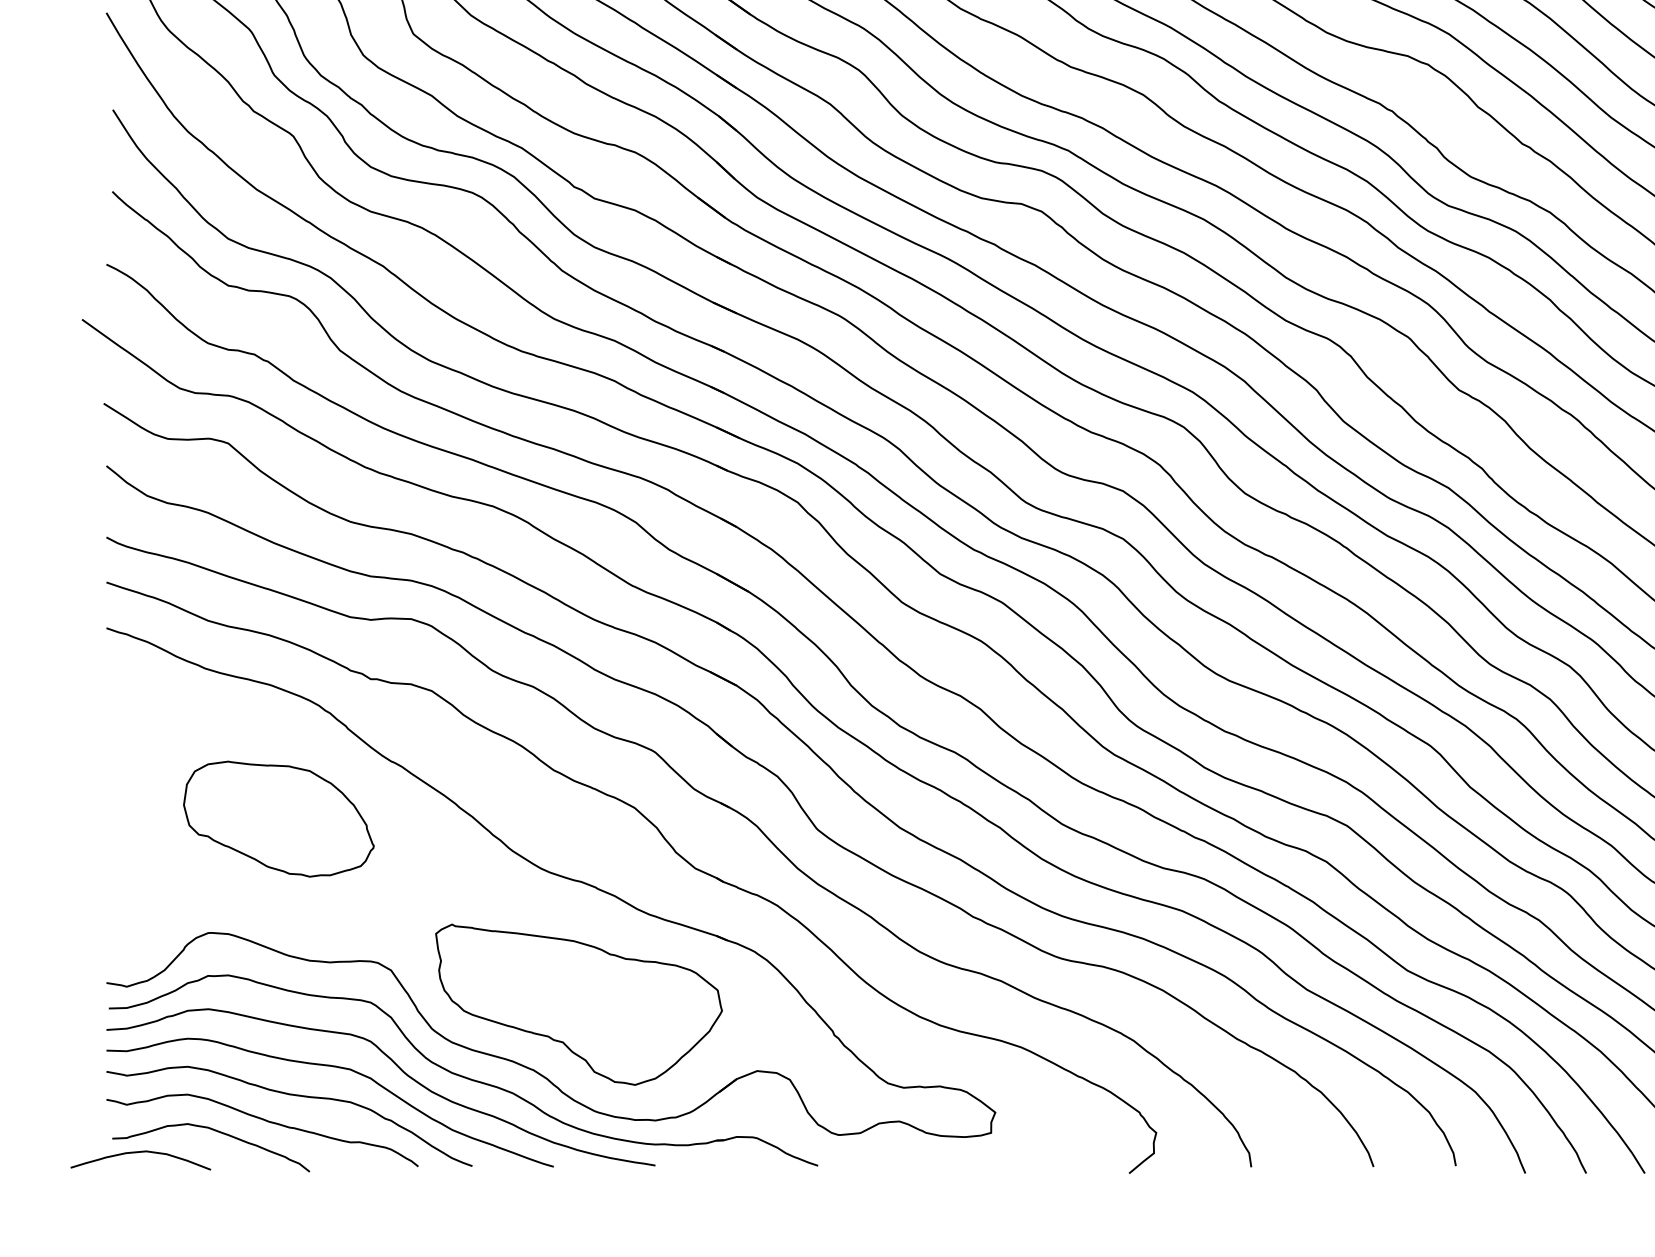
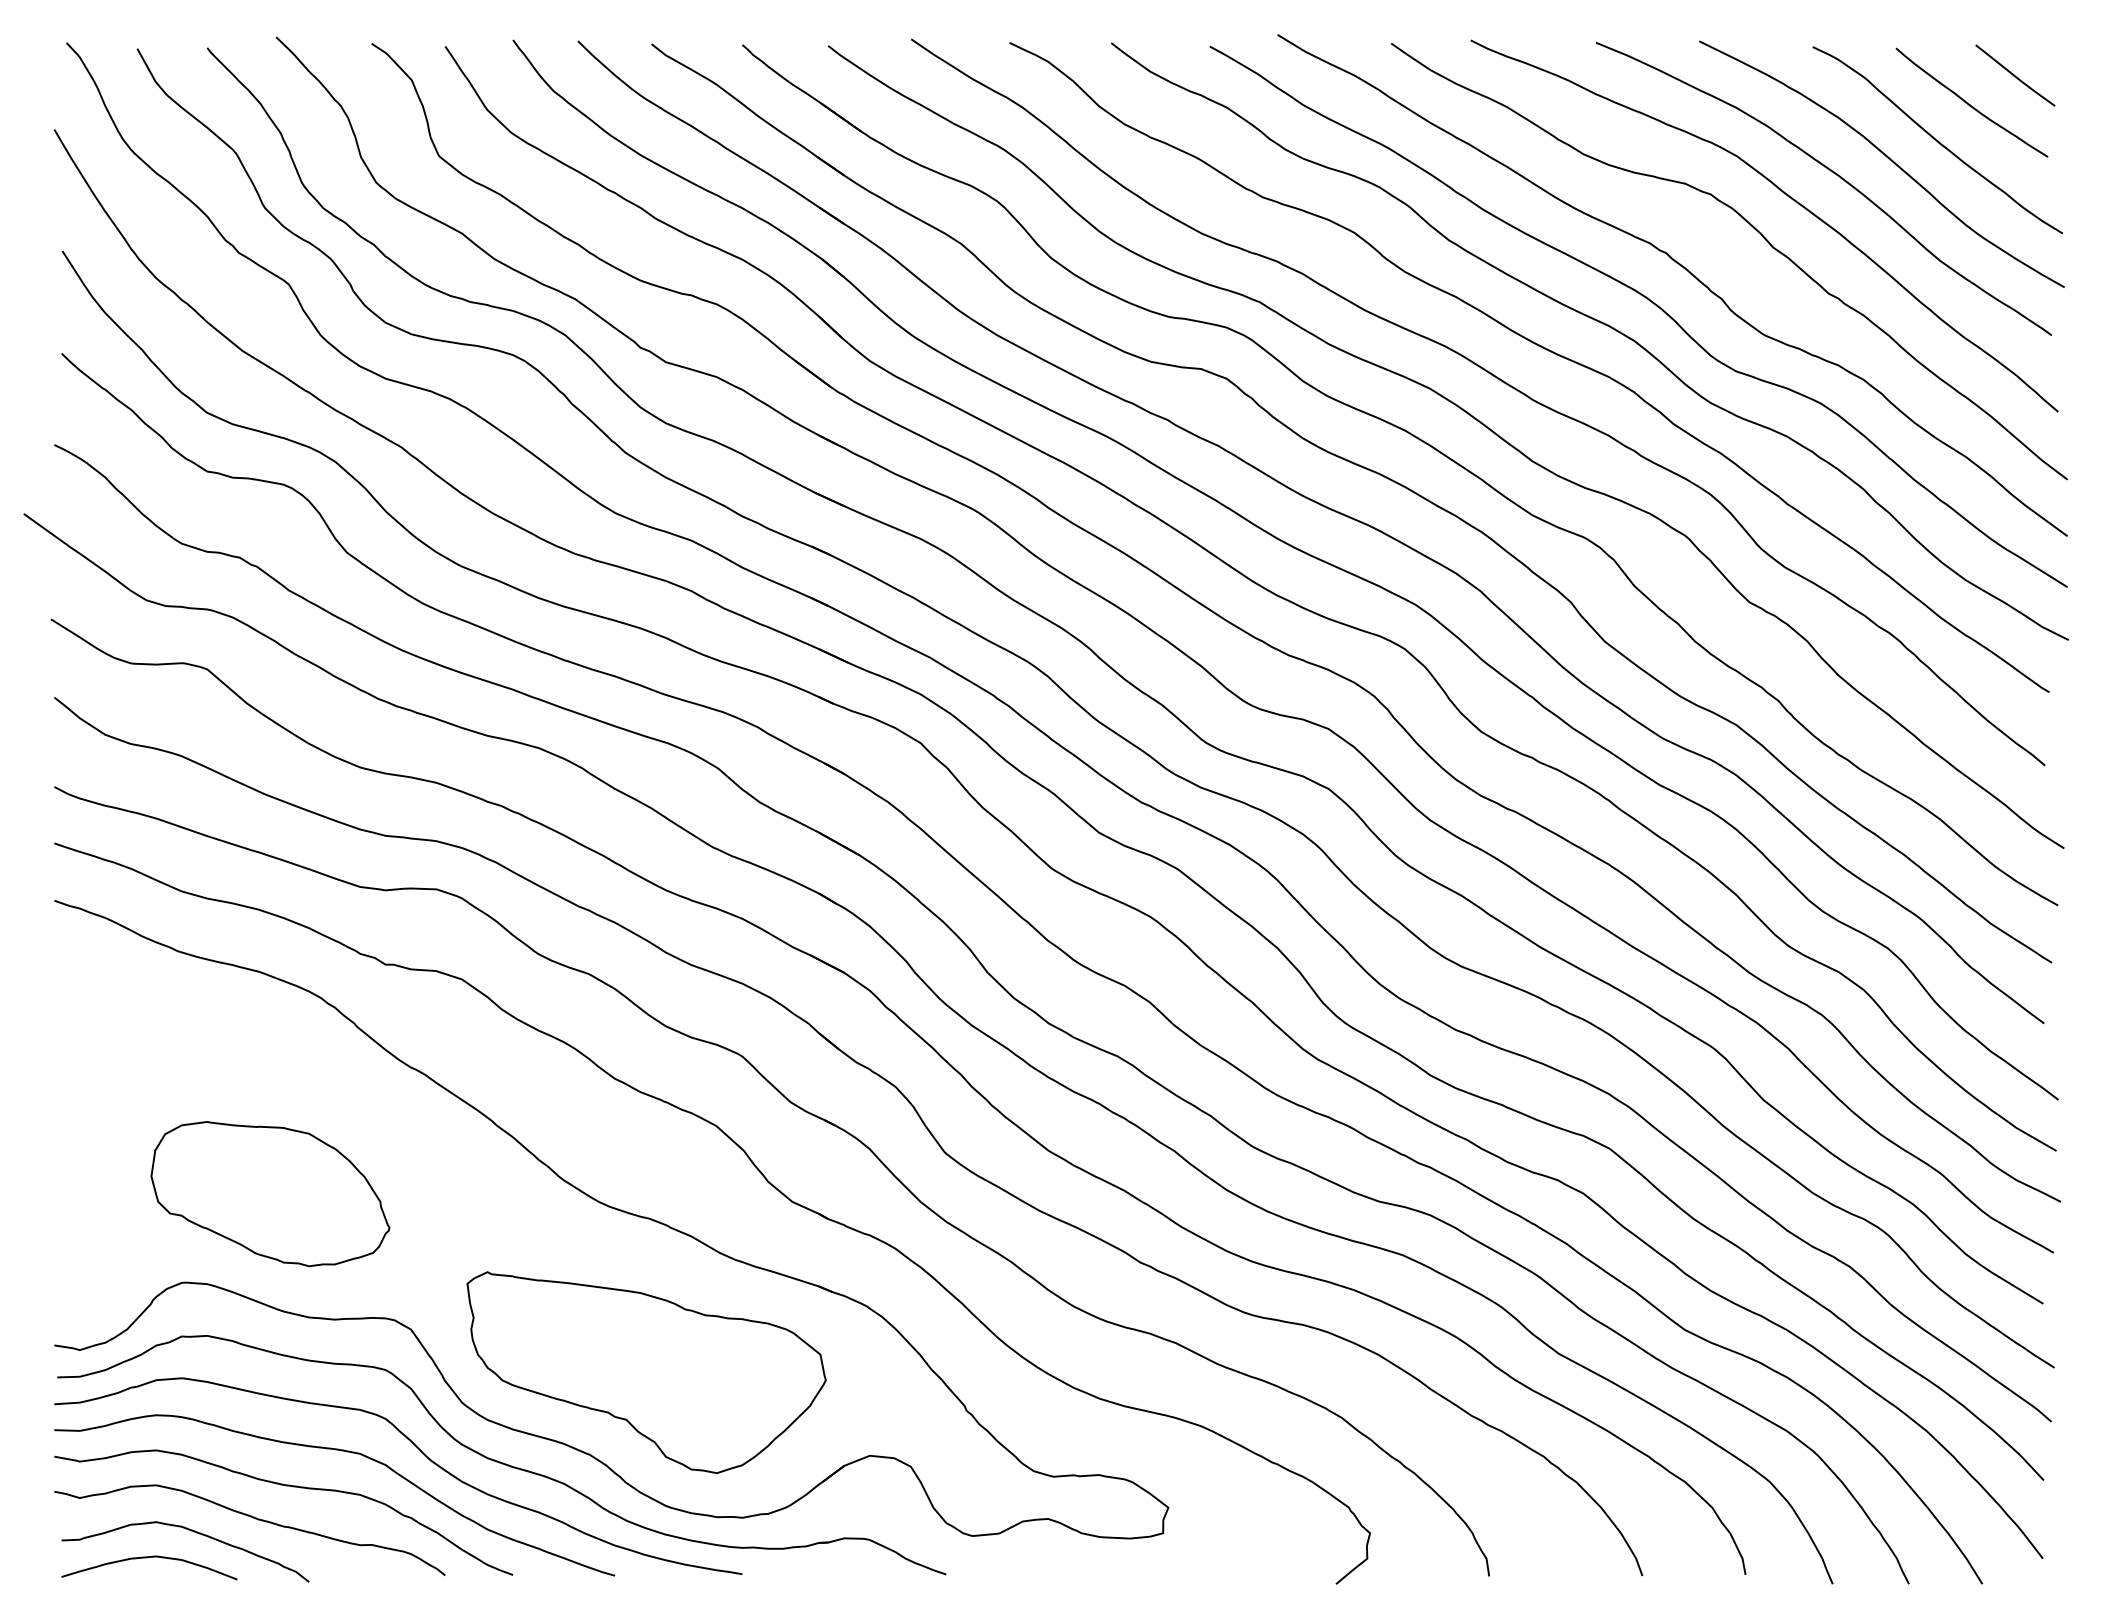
part: (278, 819) -> (270, 1194), moved
curve: (139, 1153) -> (147, 1558), moved

